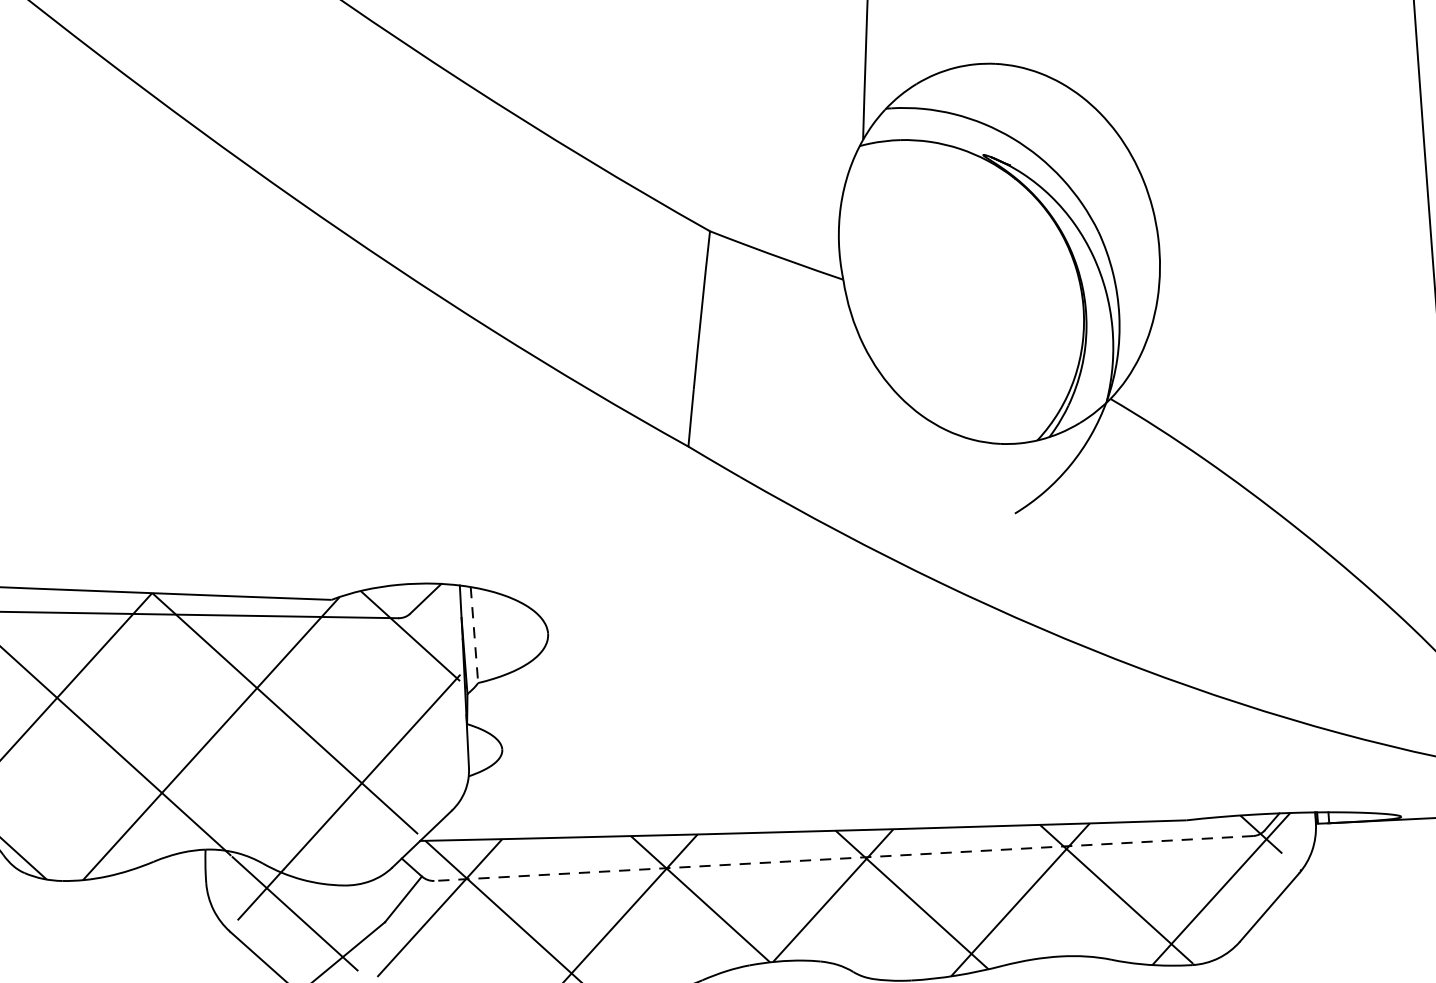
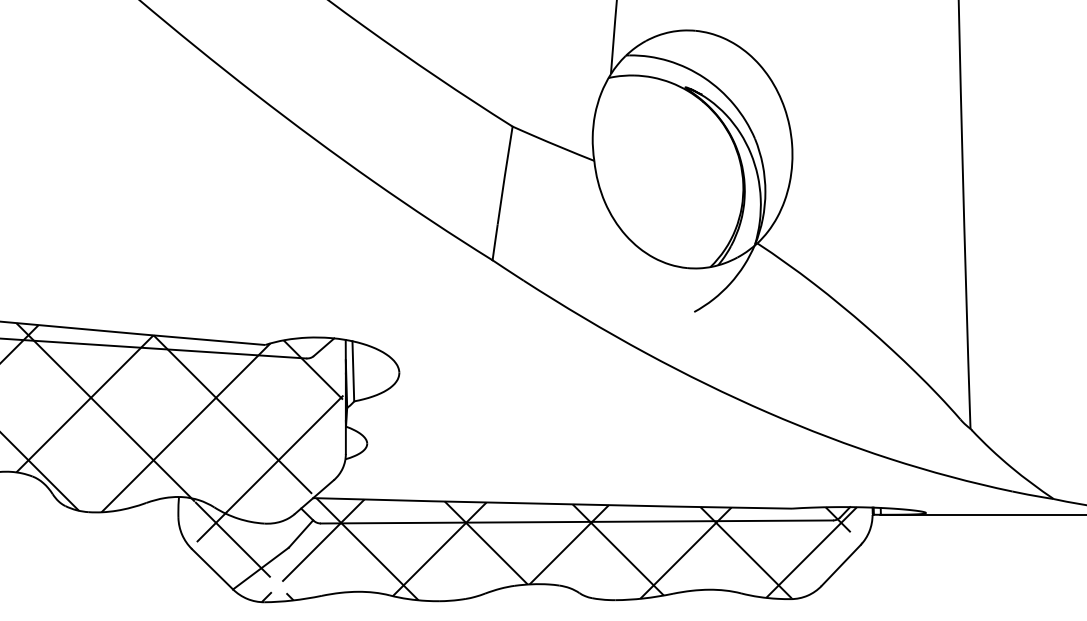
line: (474, 635) -> (353, 371), dashed -> solid
line: (843, 857) -> (576, 521), dashed -> solid

